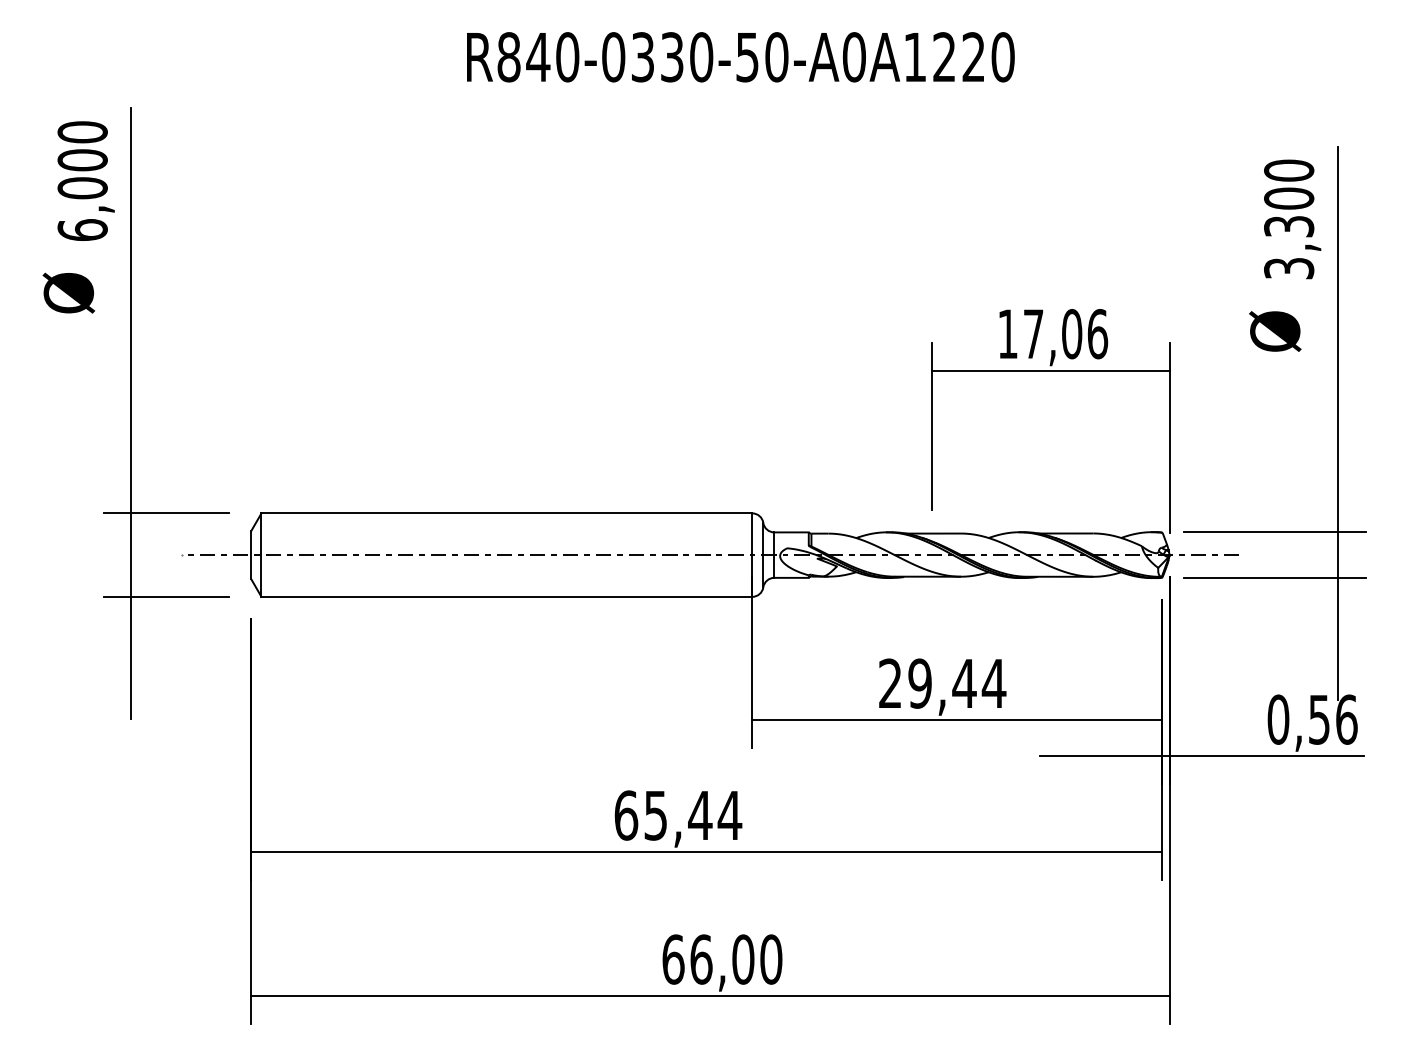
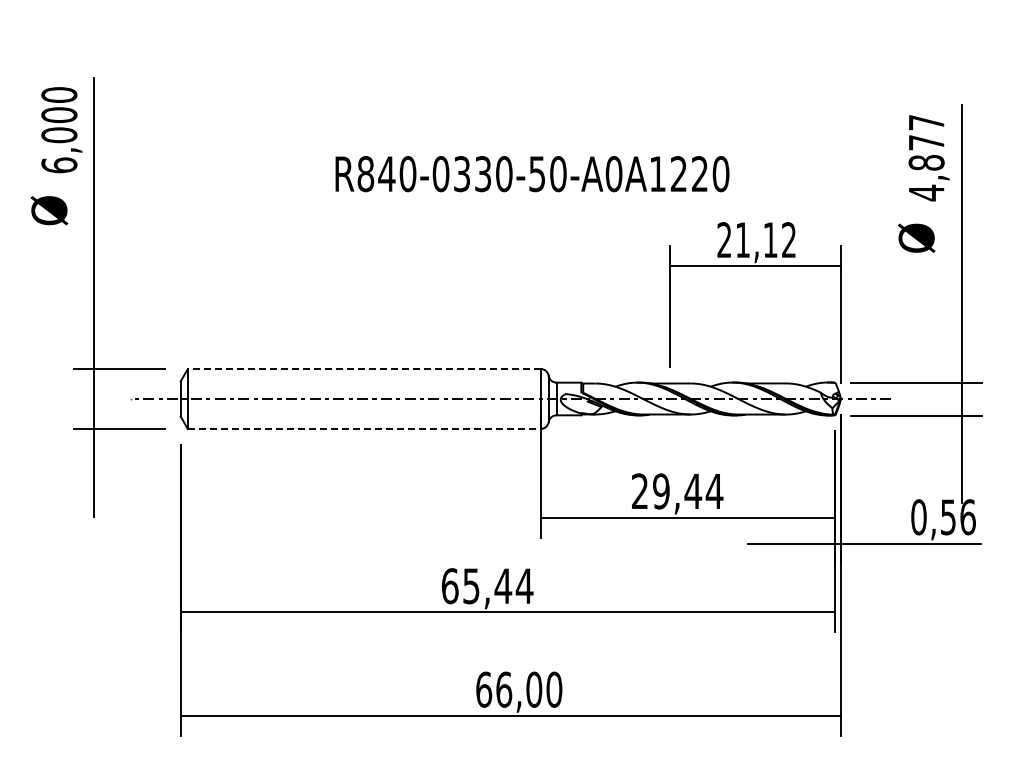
text: (740, 57) -> (532, 174), moved
text: (1288, 219) -> (926, 157), 3,300 -> 4,877
text: (1052, 334) -> (756, 240), 17,06 -> 21,12
line: (505, 514) -> (363, 369), solid -> dashed
line: (507, 597) -> (364, 429), solid -> dashed

